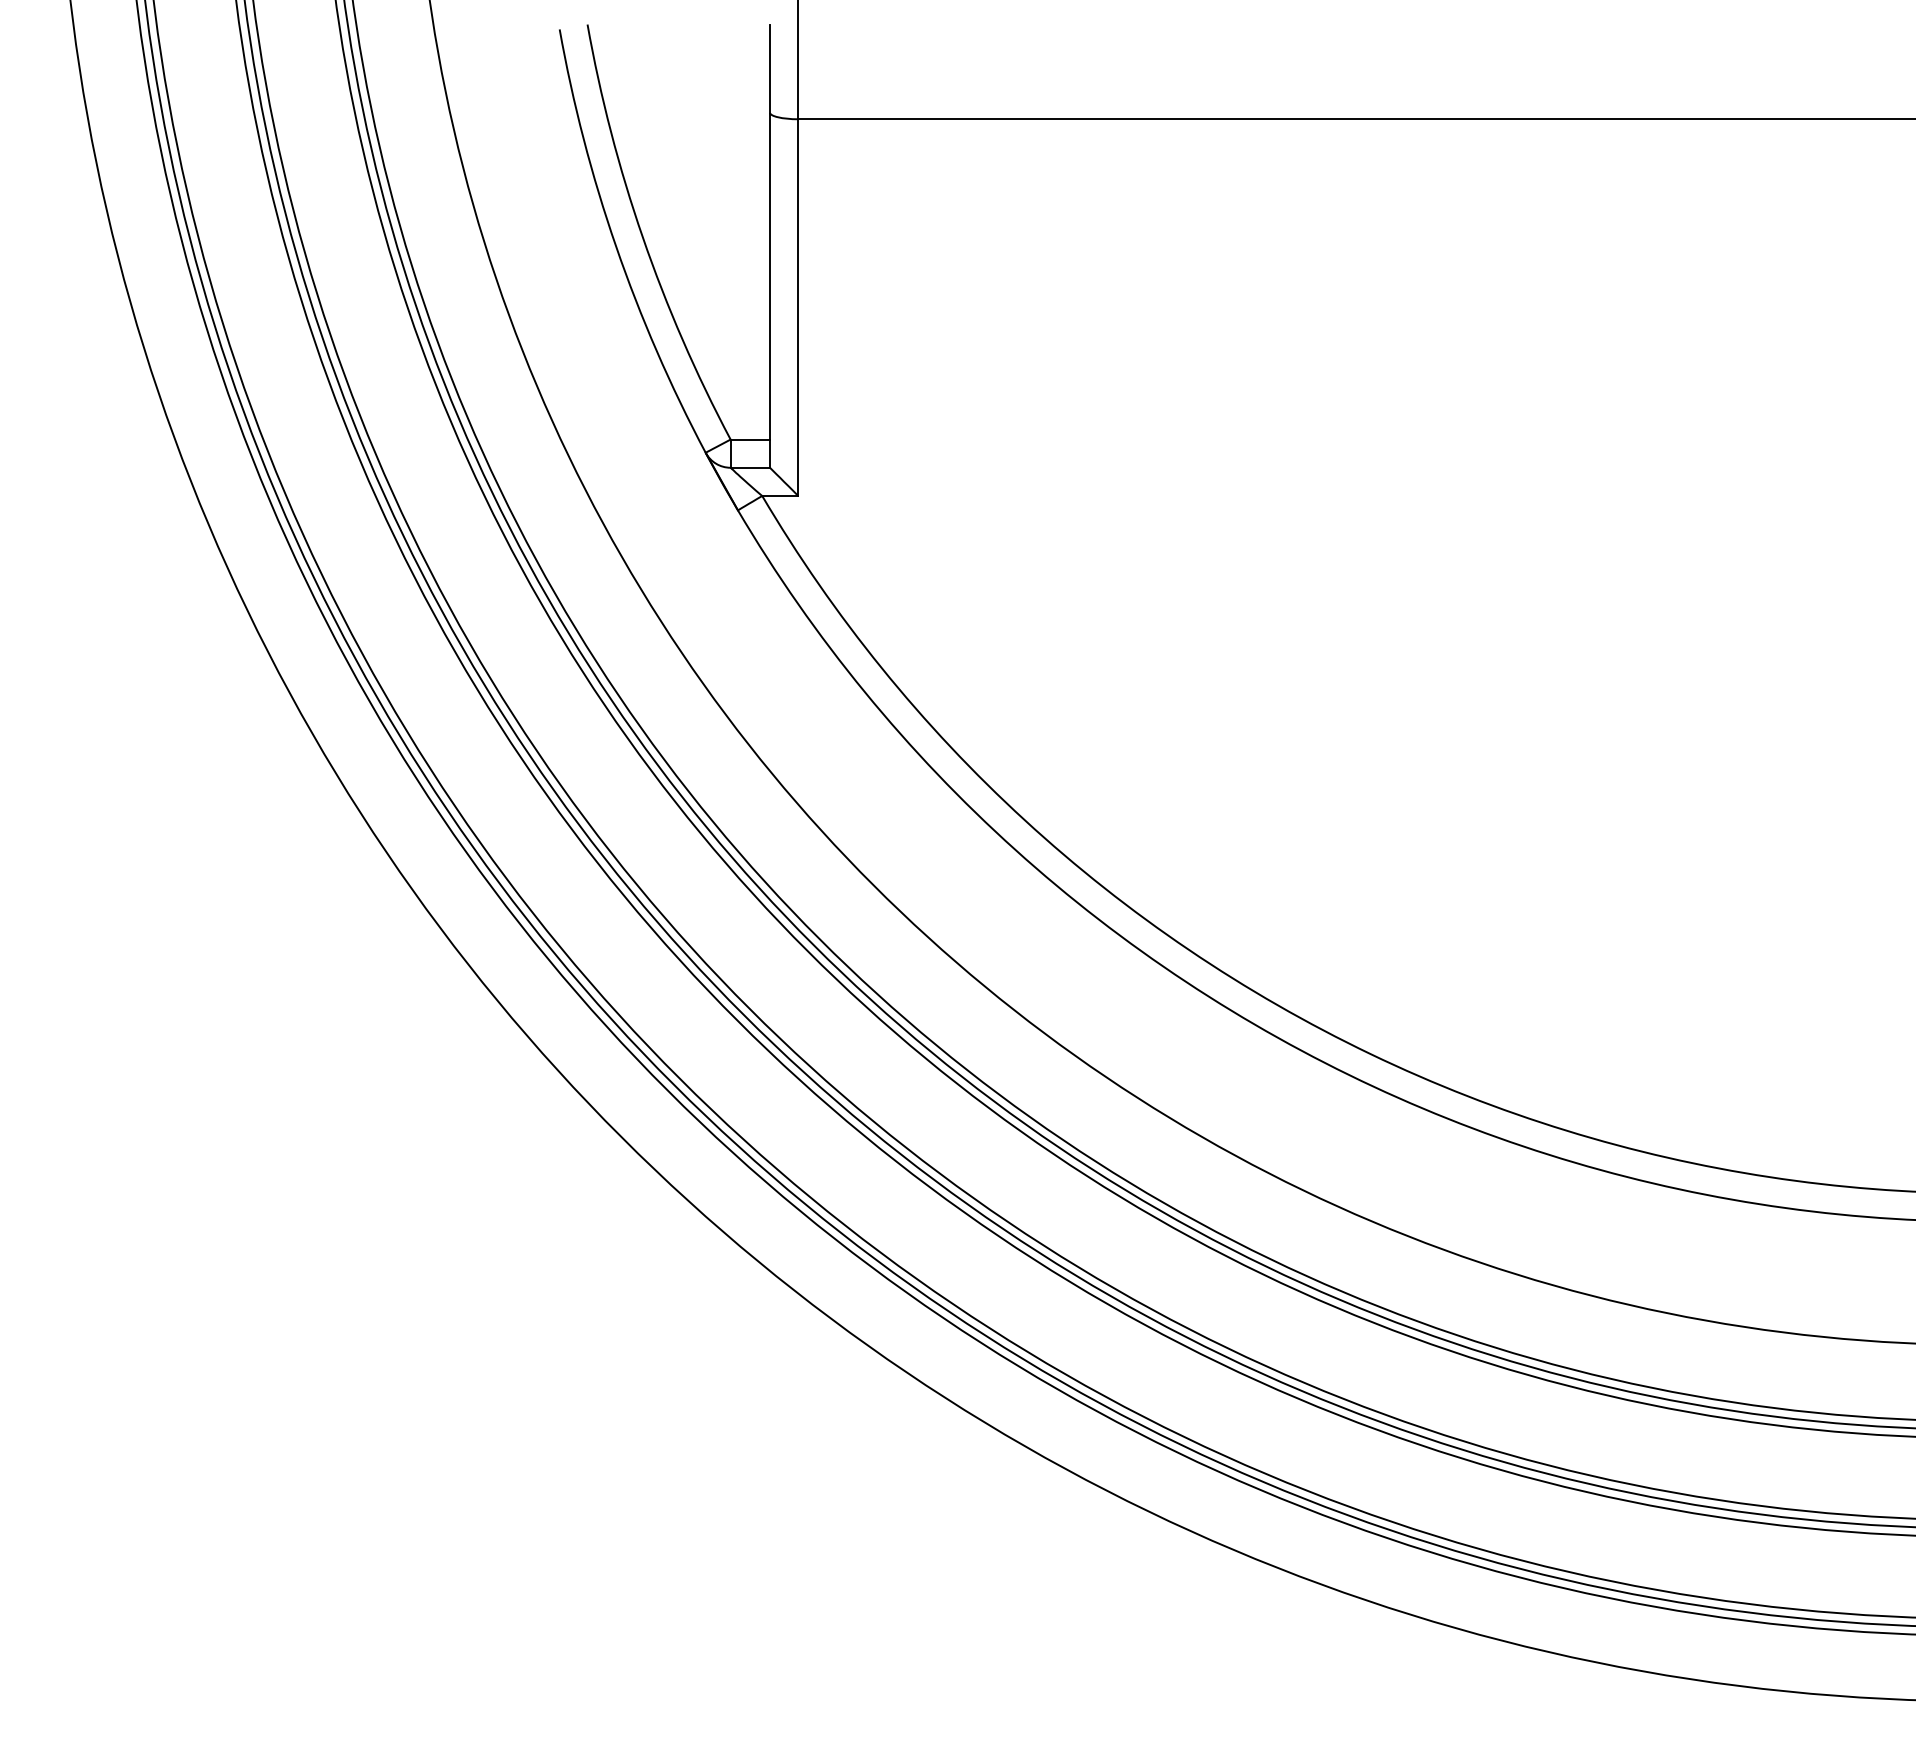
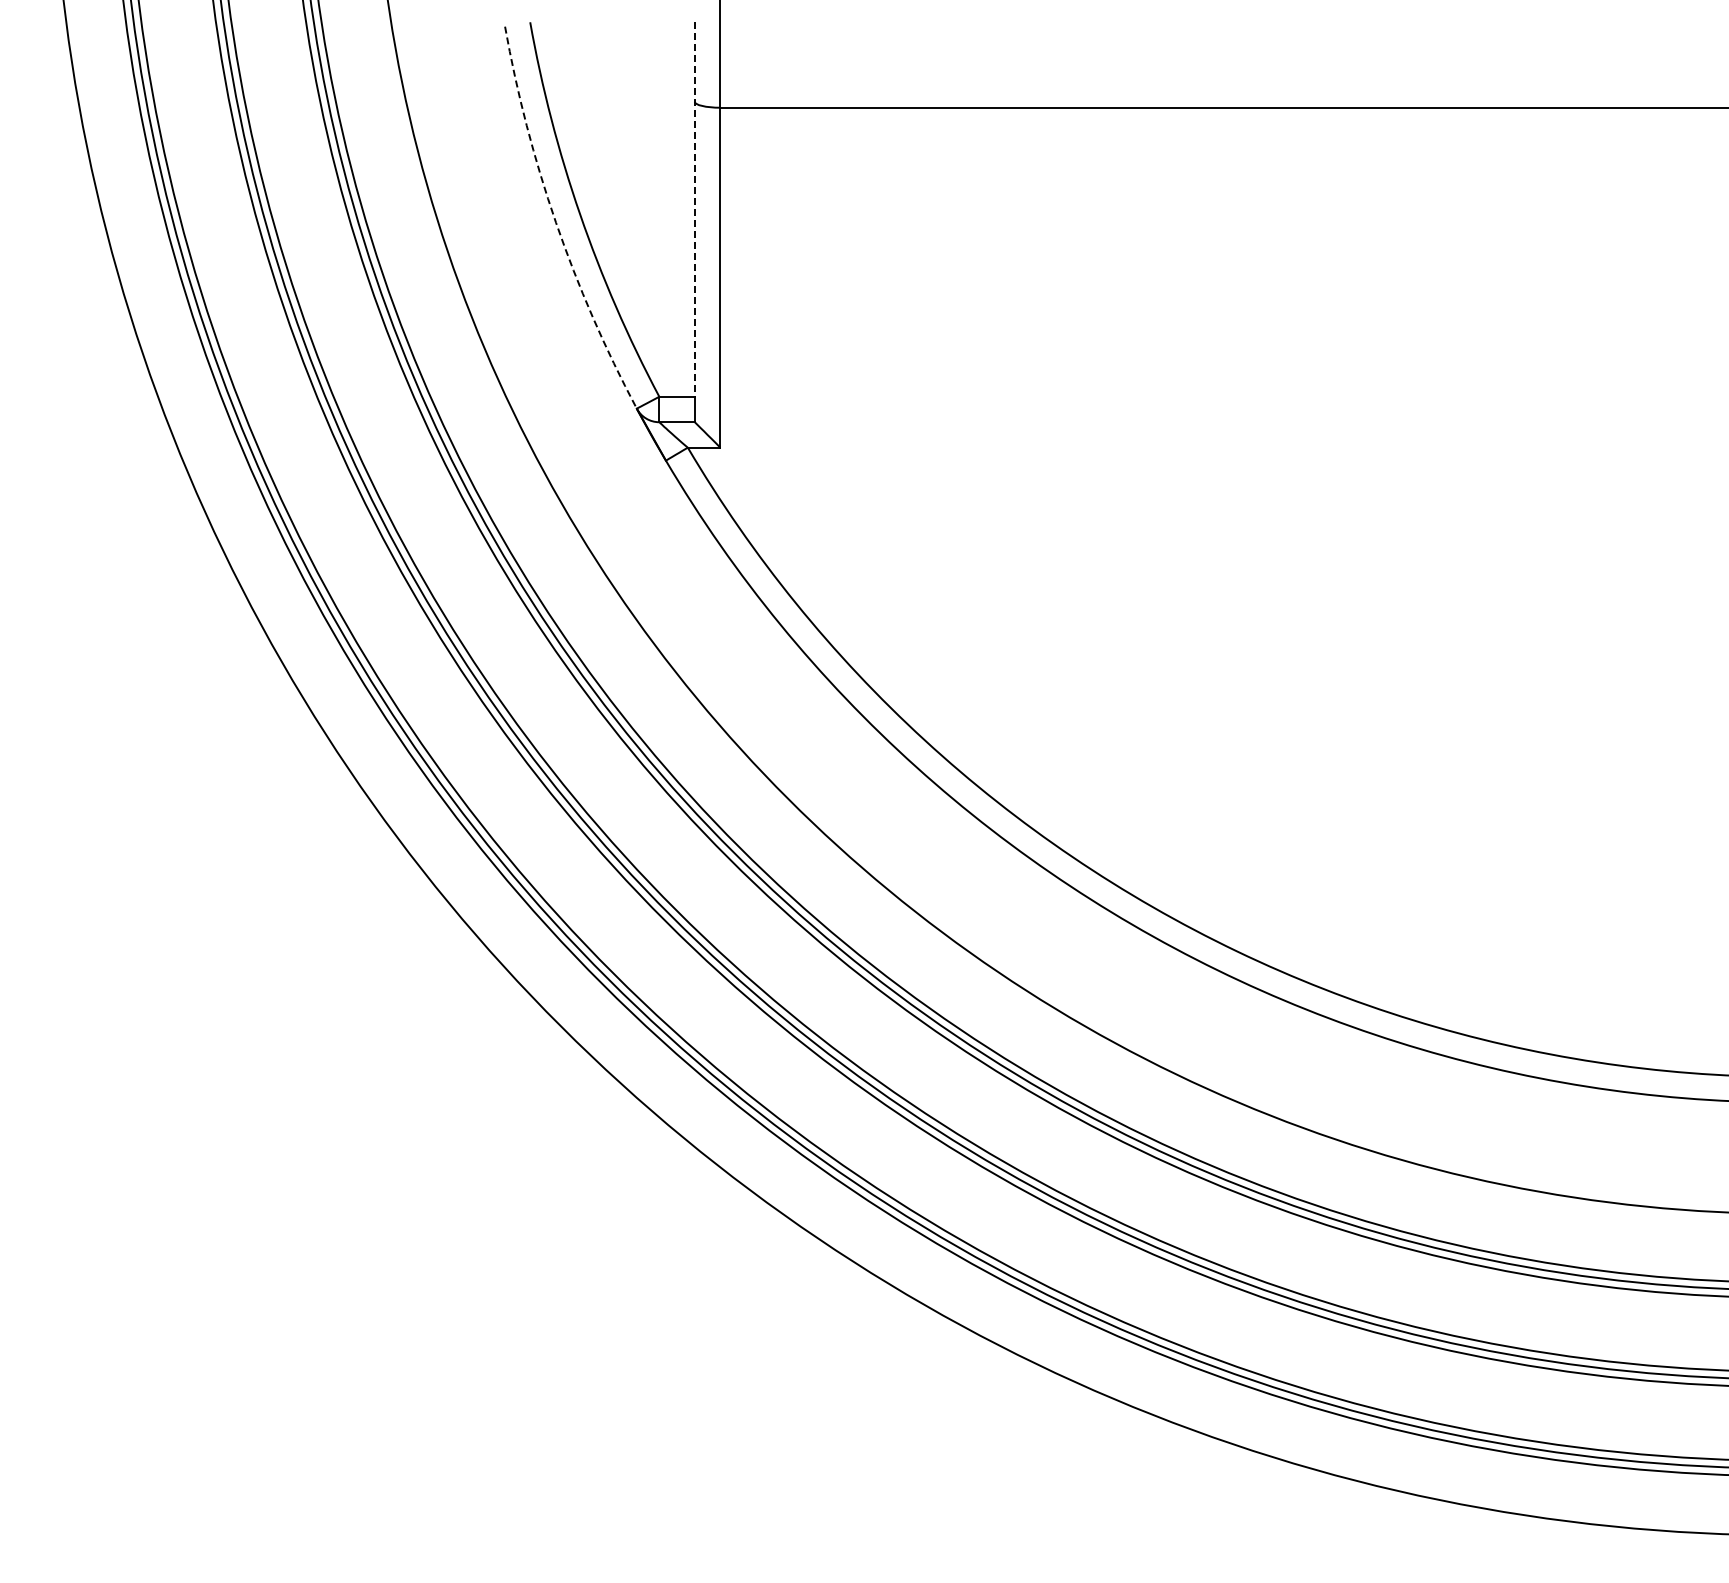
line: (769, 233) -> (694, 210), solid -> dashed
arc: (616, 246) -> (556, 222), solid -> dashed

